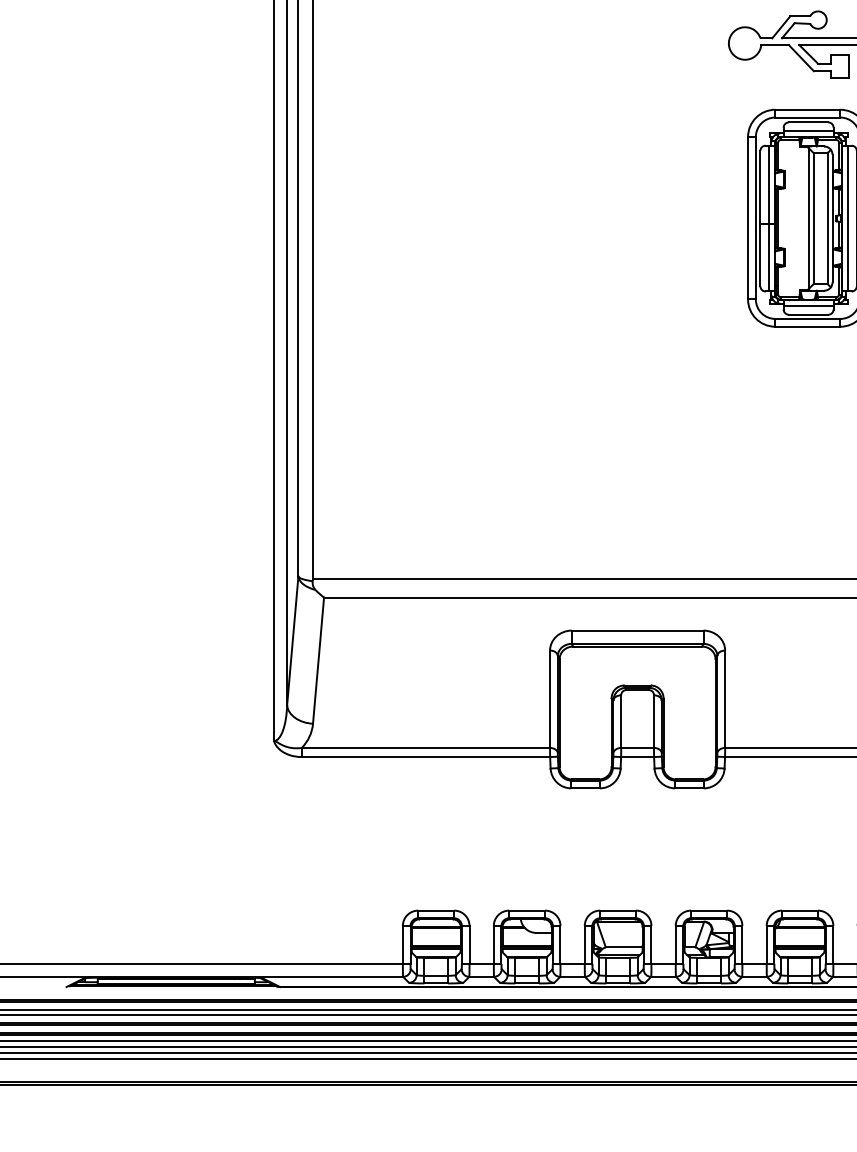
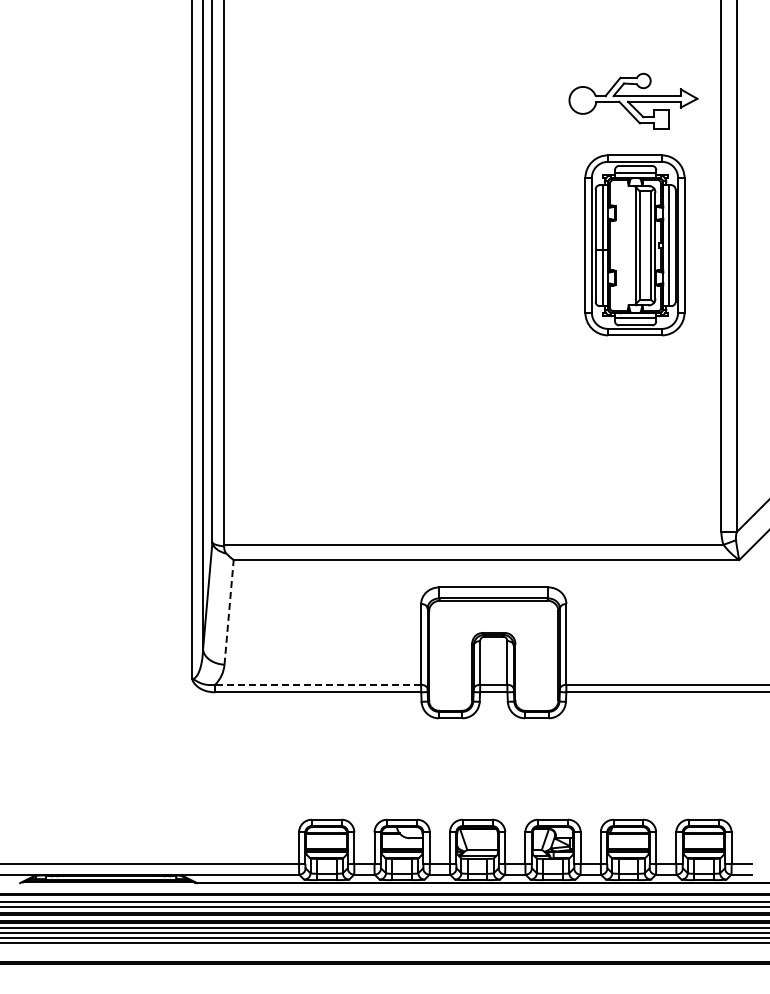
line: (319, 660) -> (229, 612), solid -> dashed
line: (426, 747) -> (318, 684), solid -> dashed

